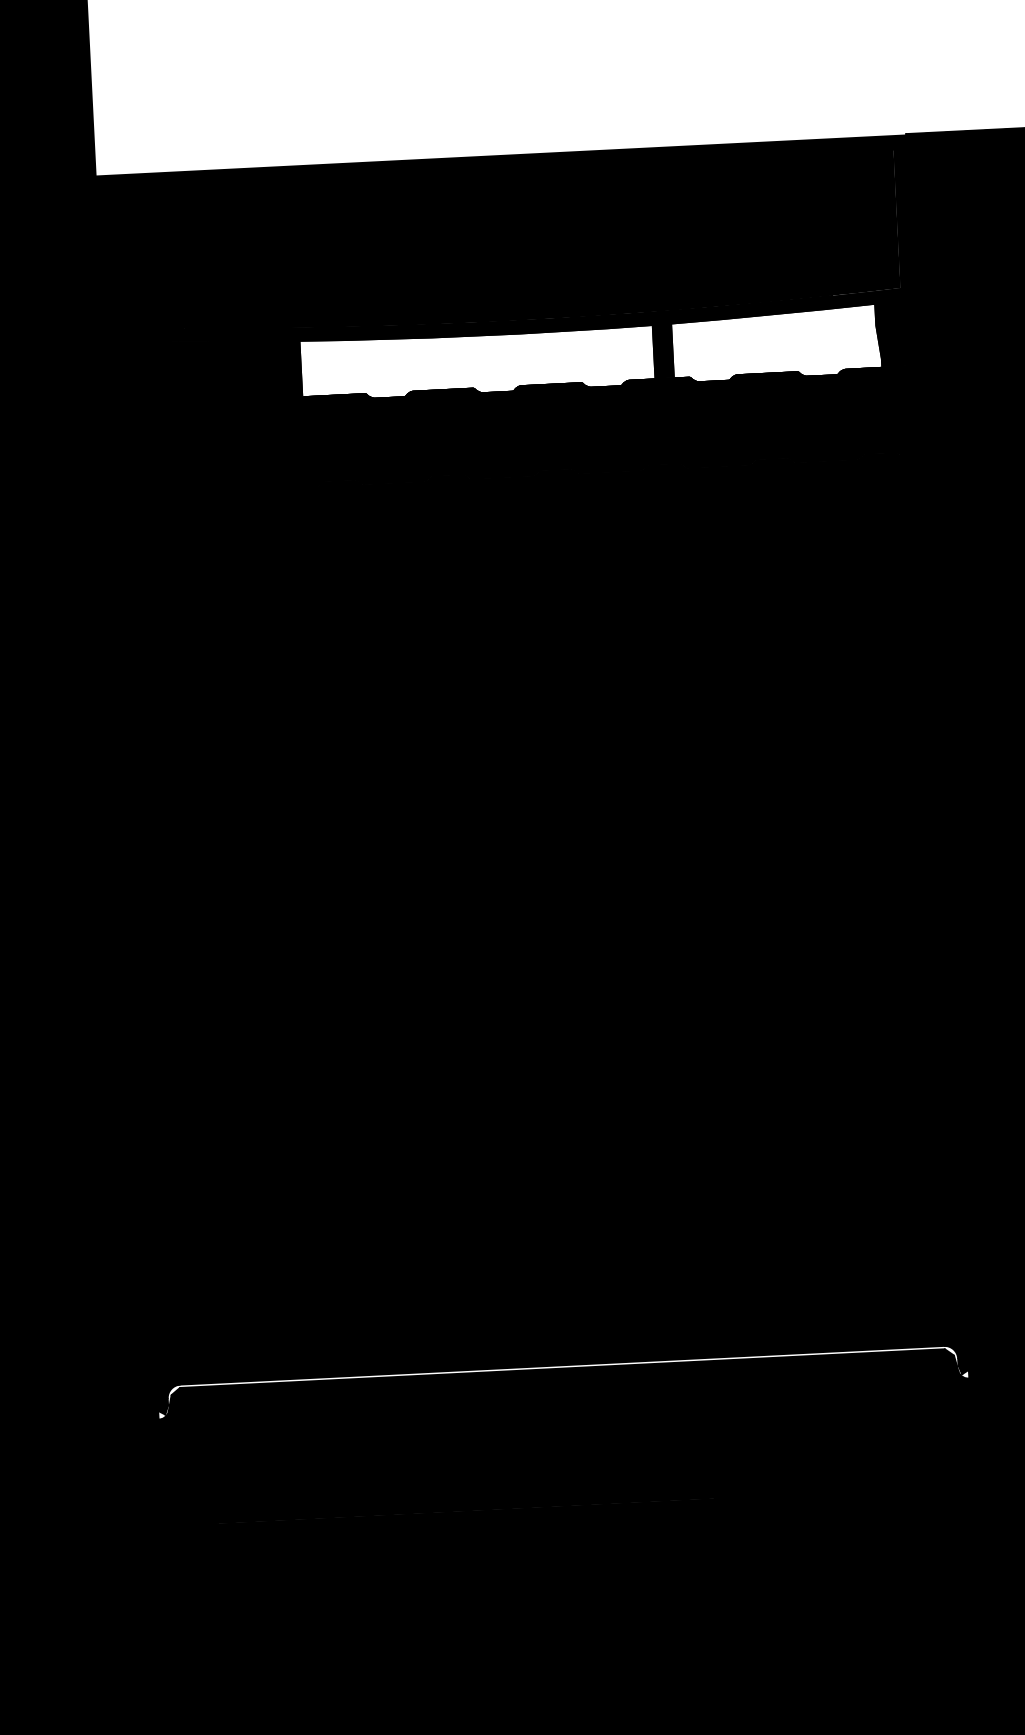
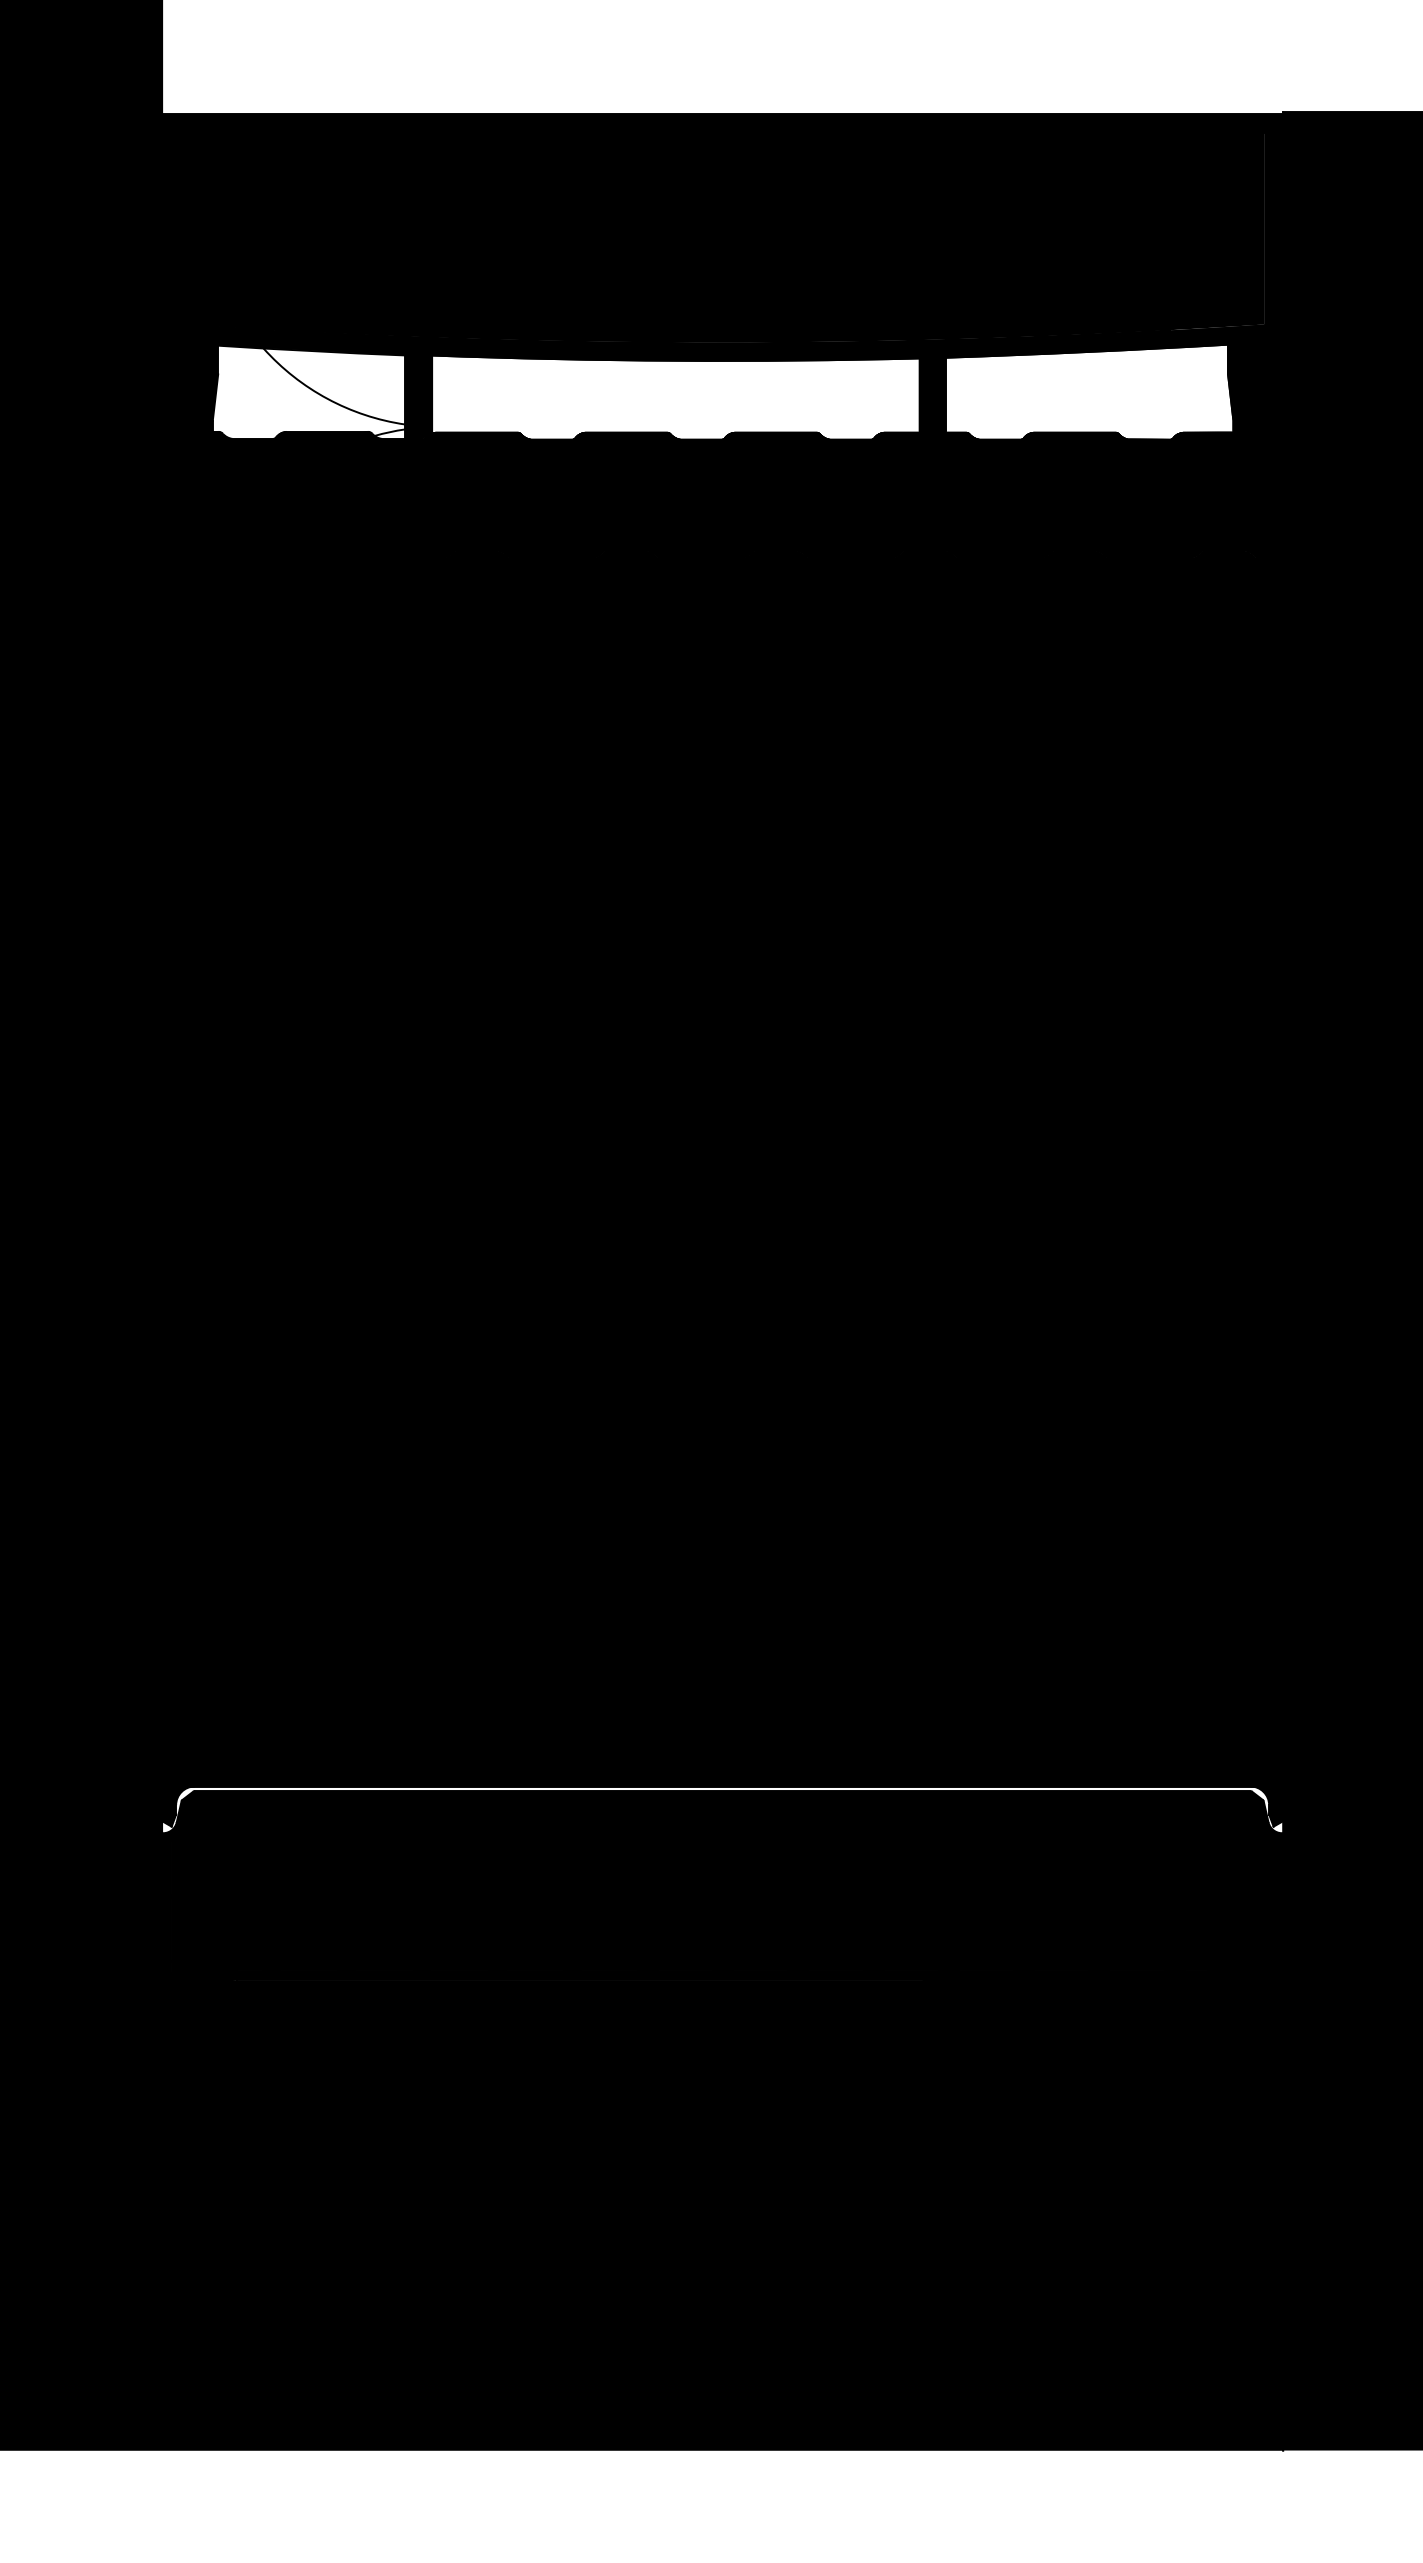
fill: (211, 371) -> (308, 391), removed

